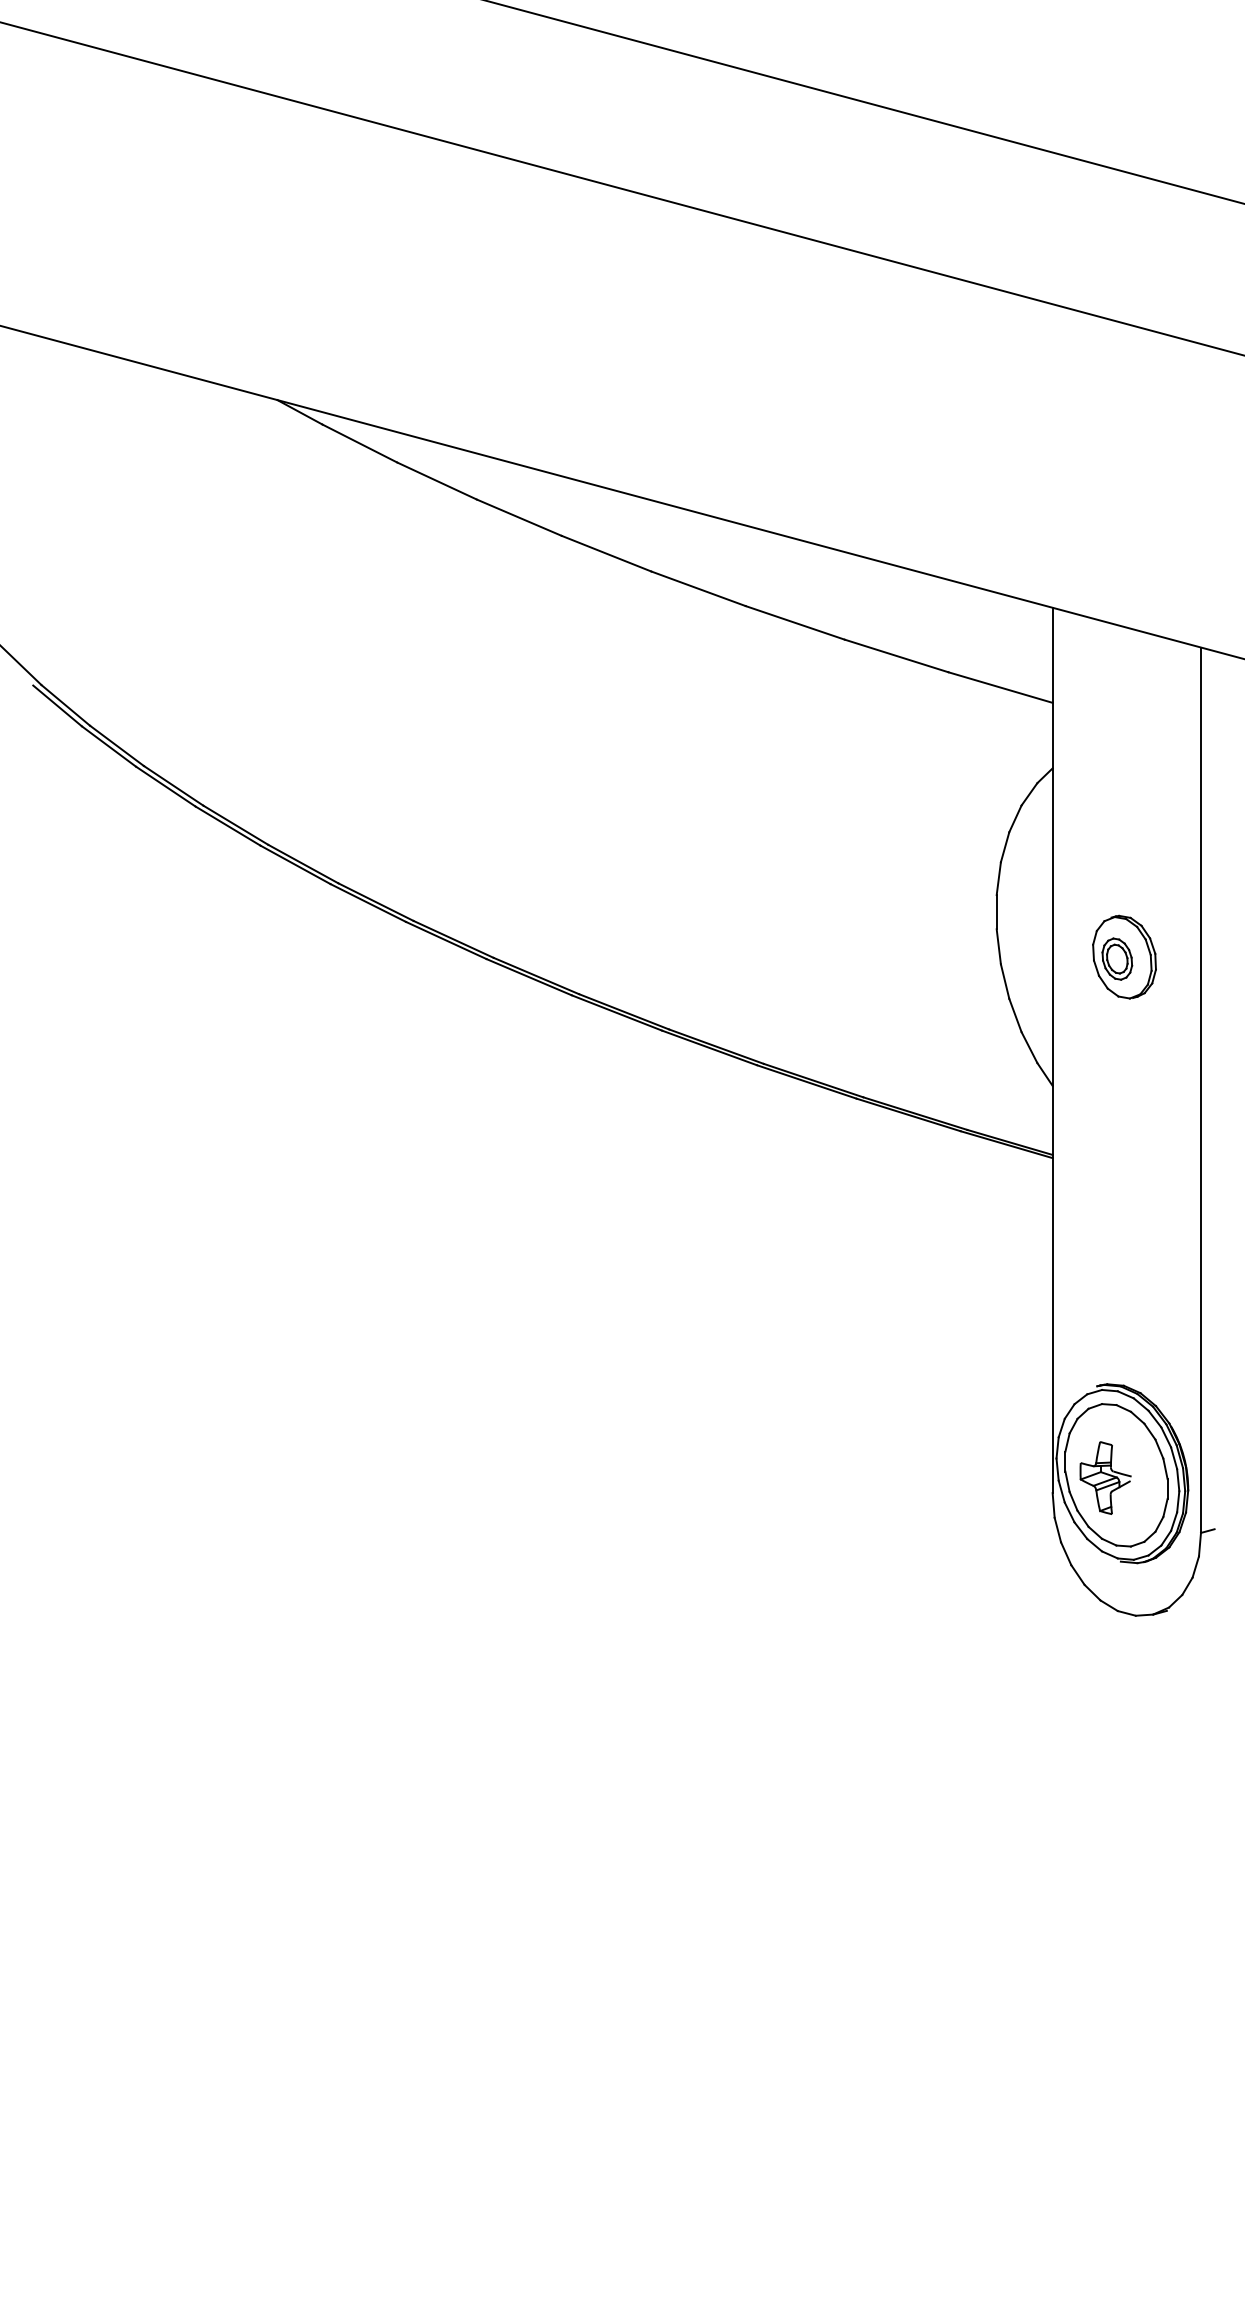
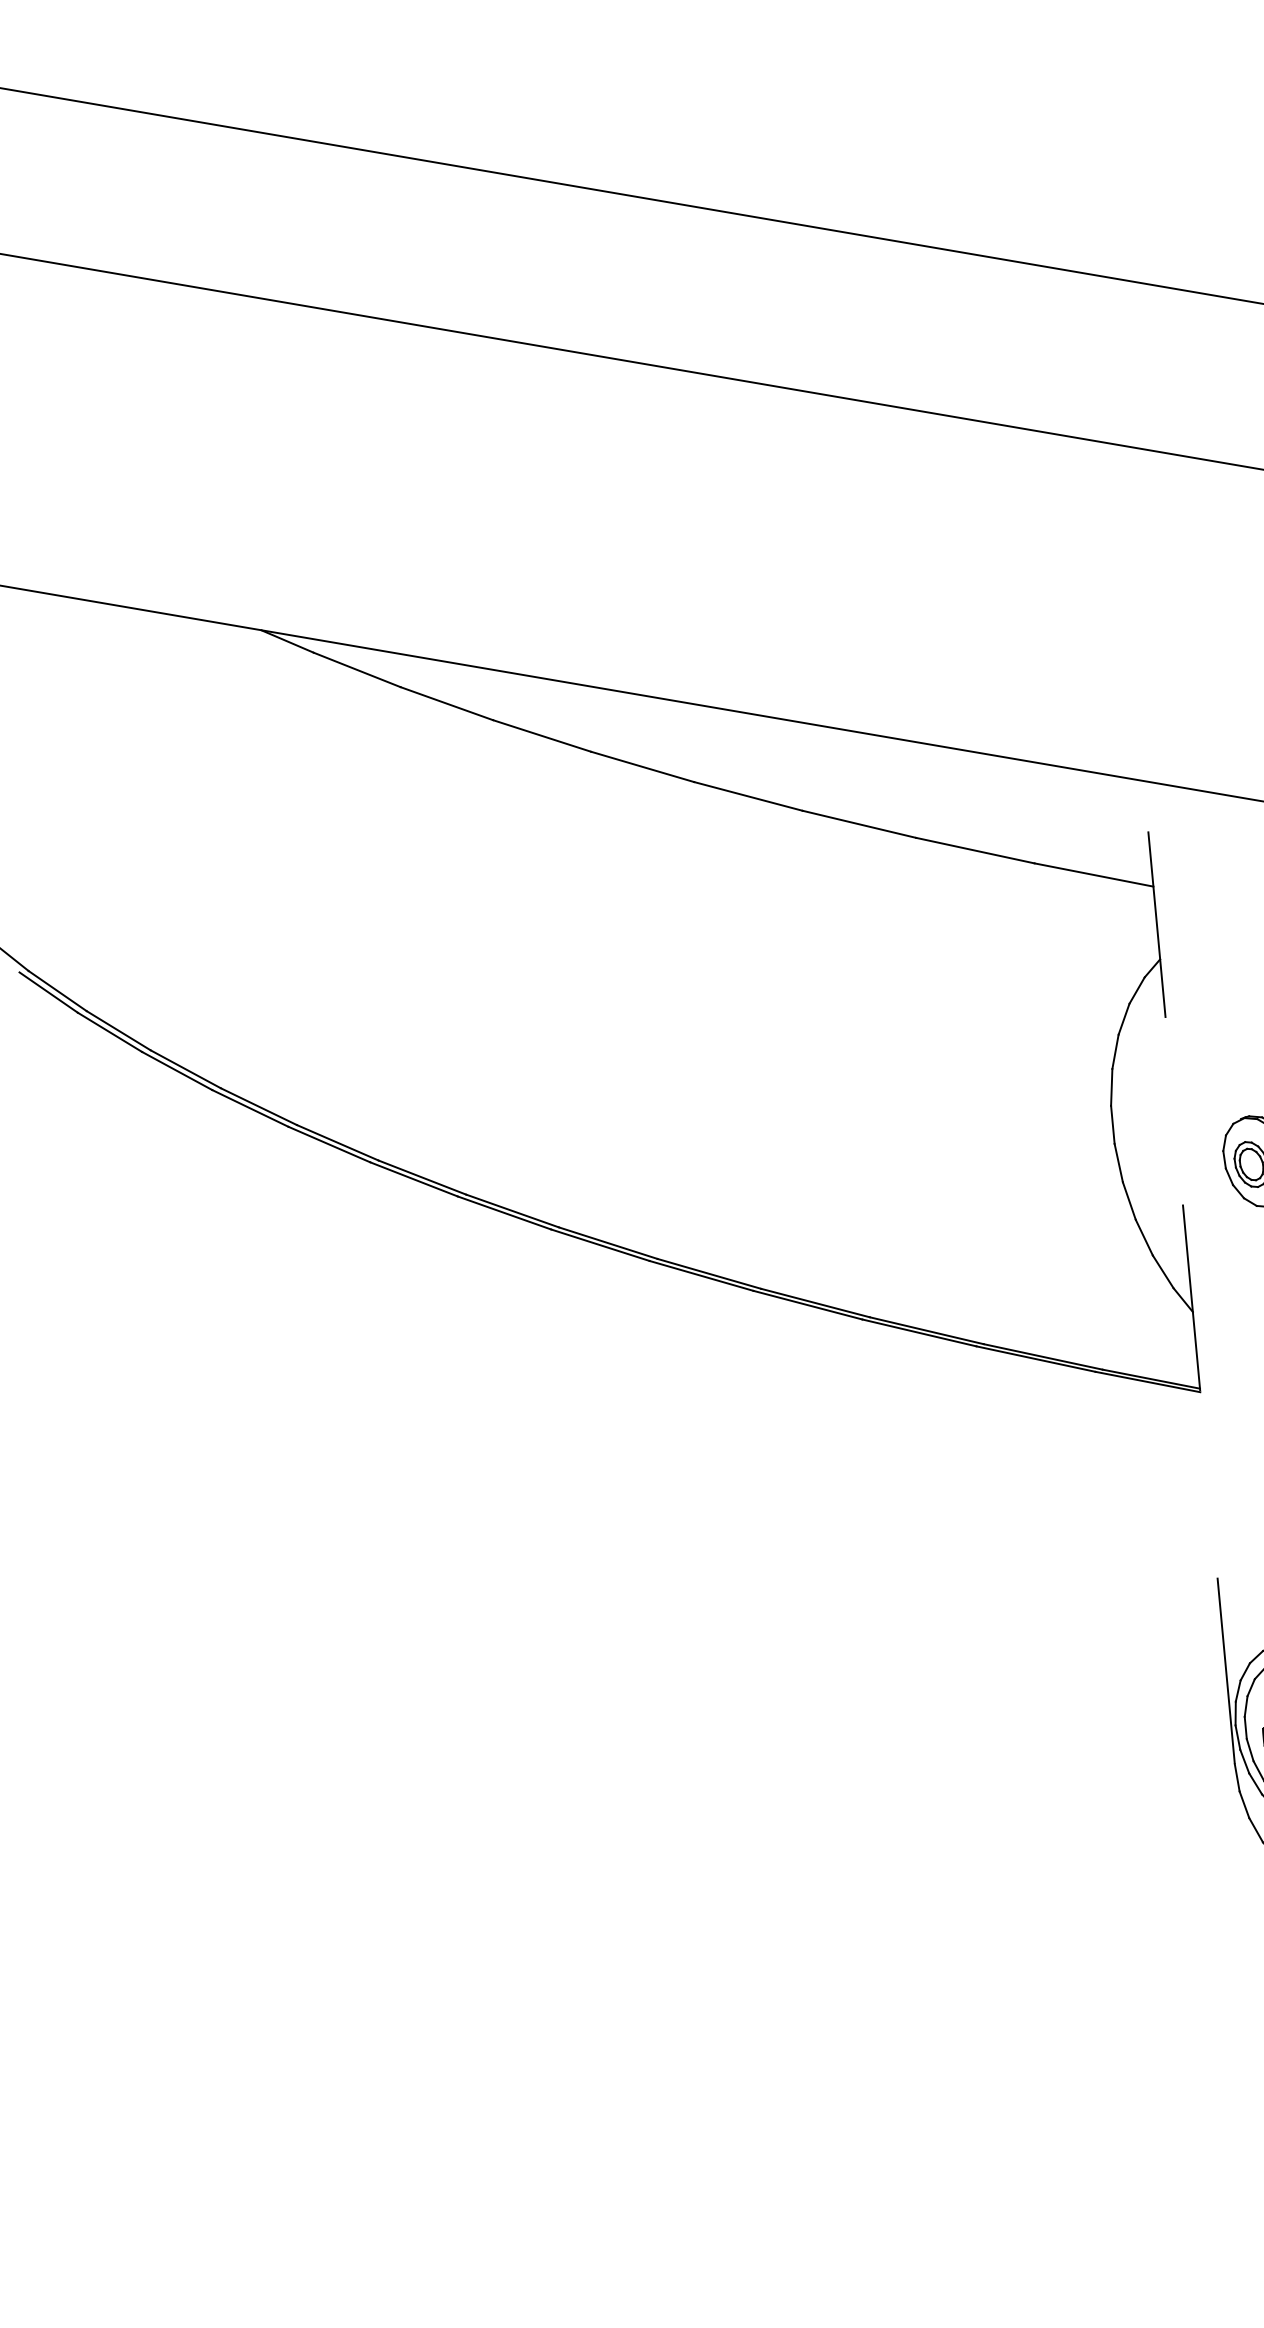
line: (1052, 1050) -> (1189, 1272), solid -> dashed

